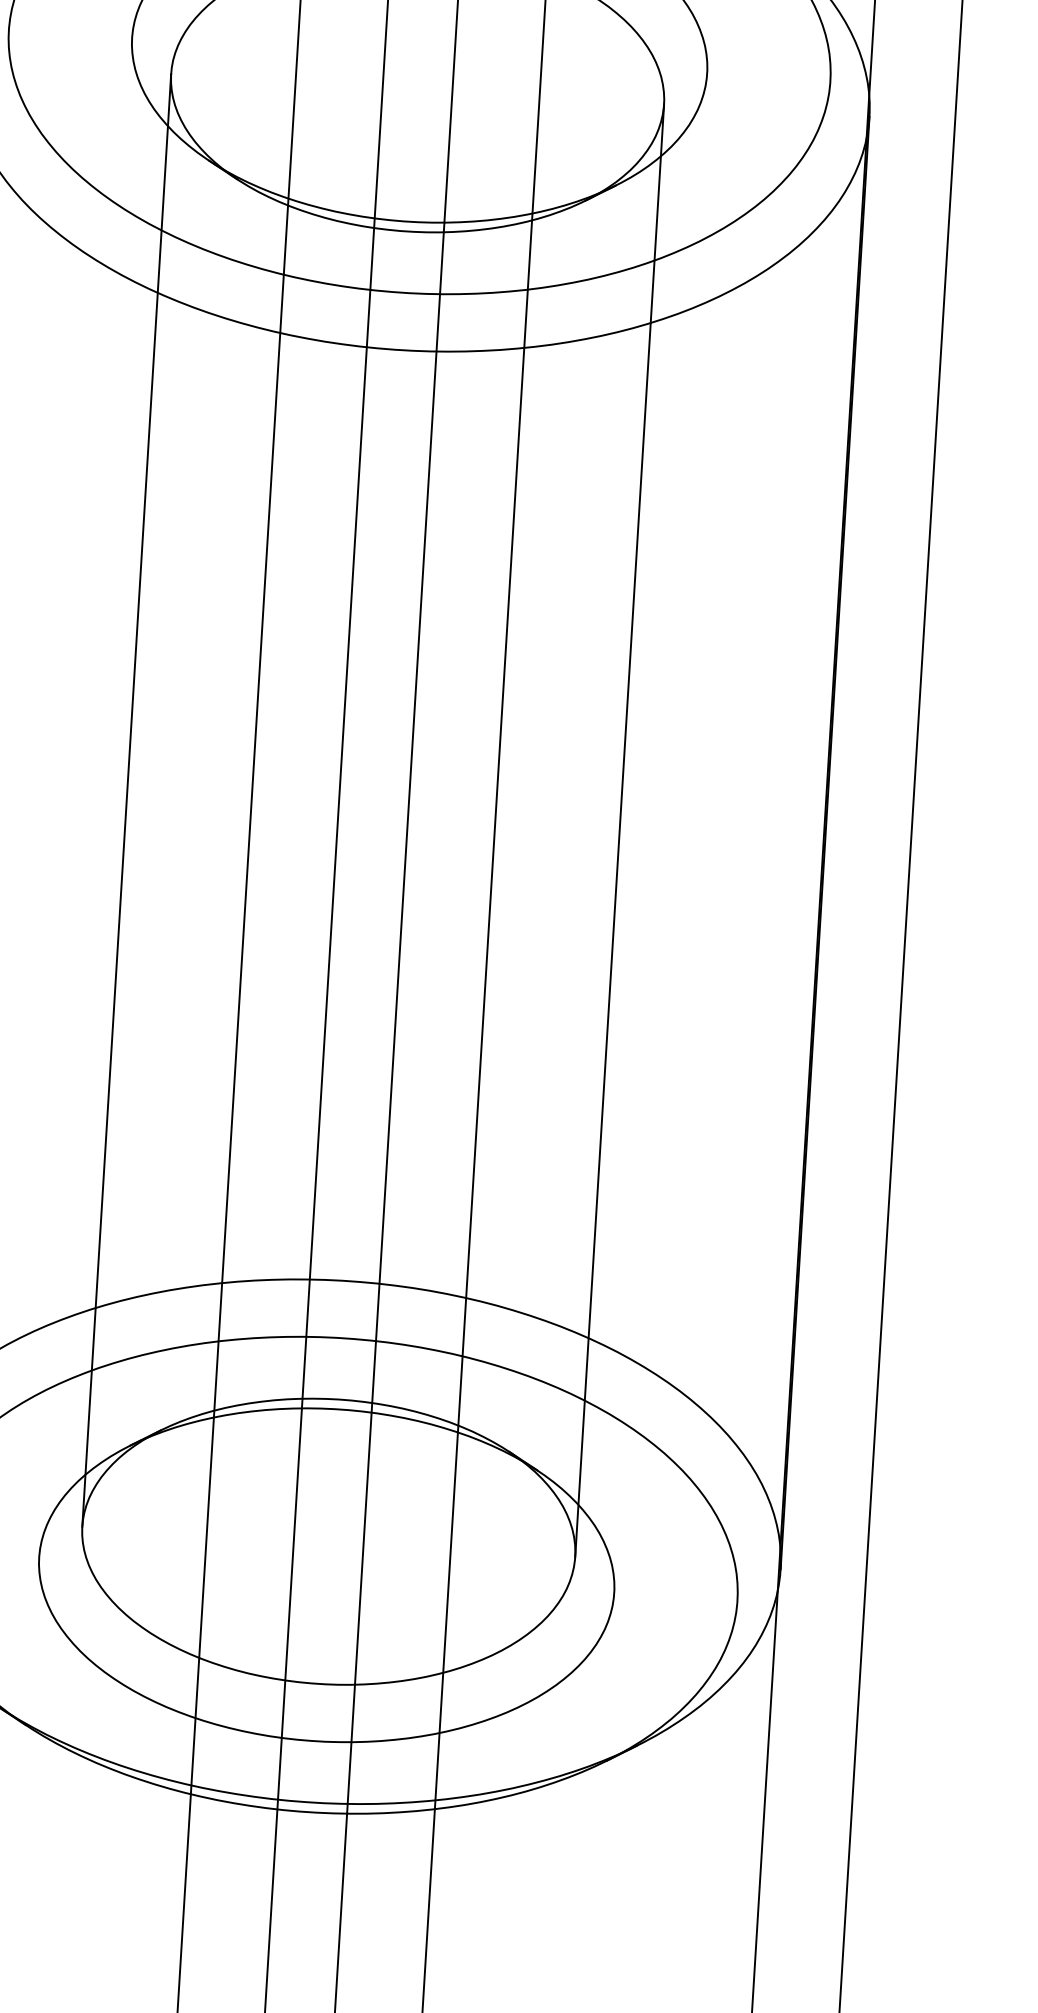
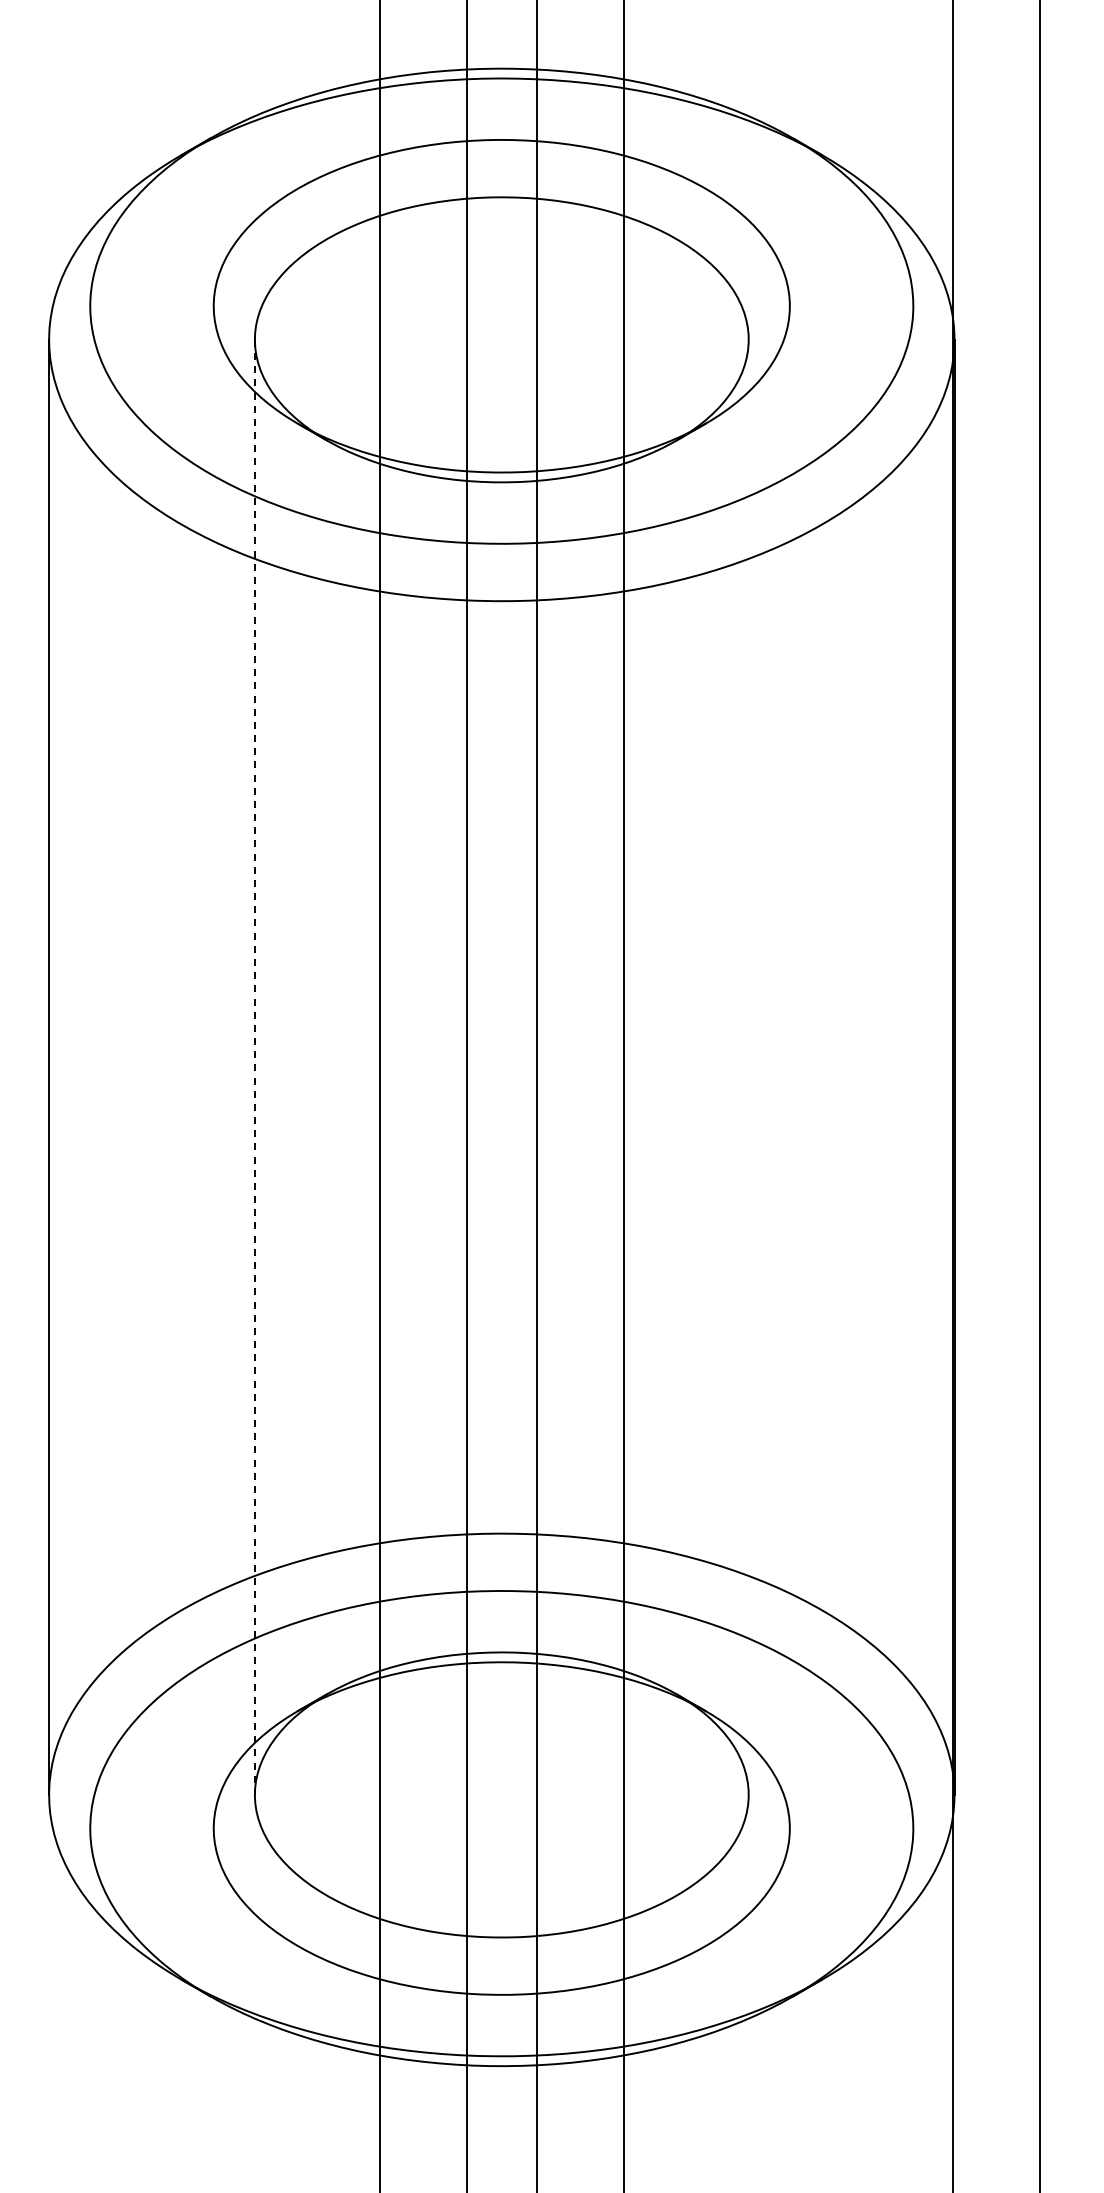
line: (126, 800) -> (254, 1067), solid -> dashed
line: (619, 829) -> (748, 1066), removed

